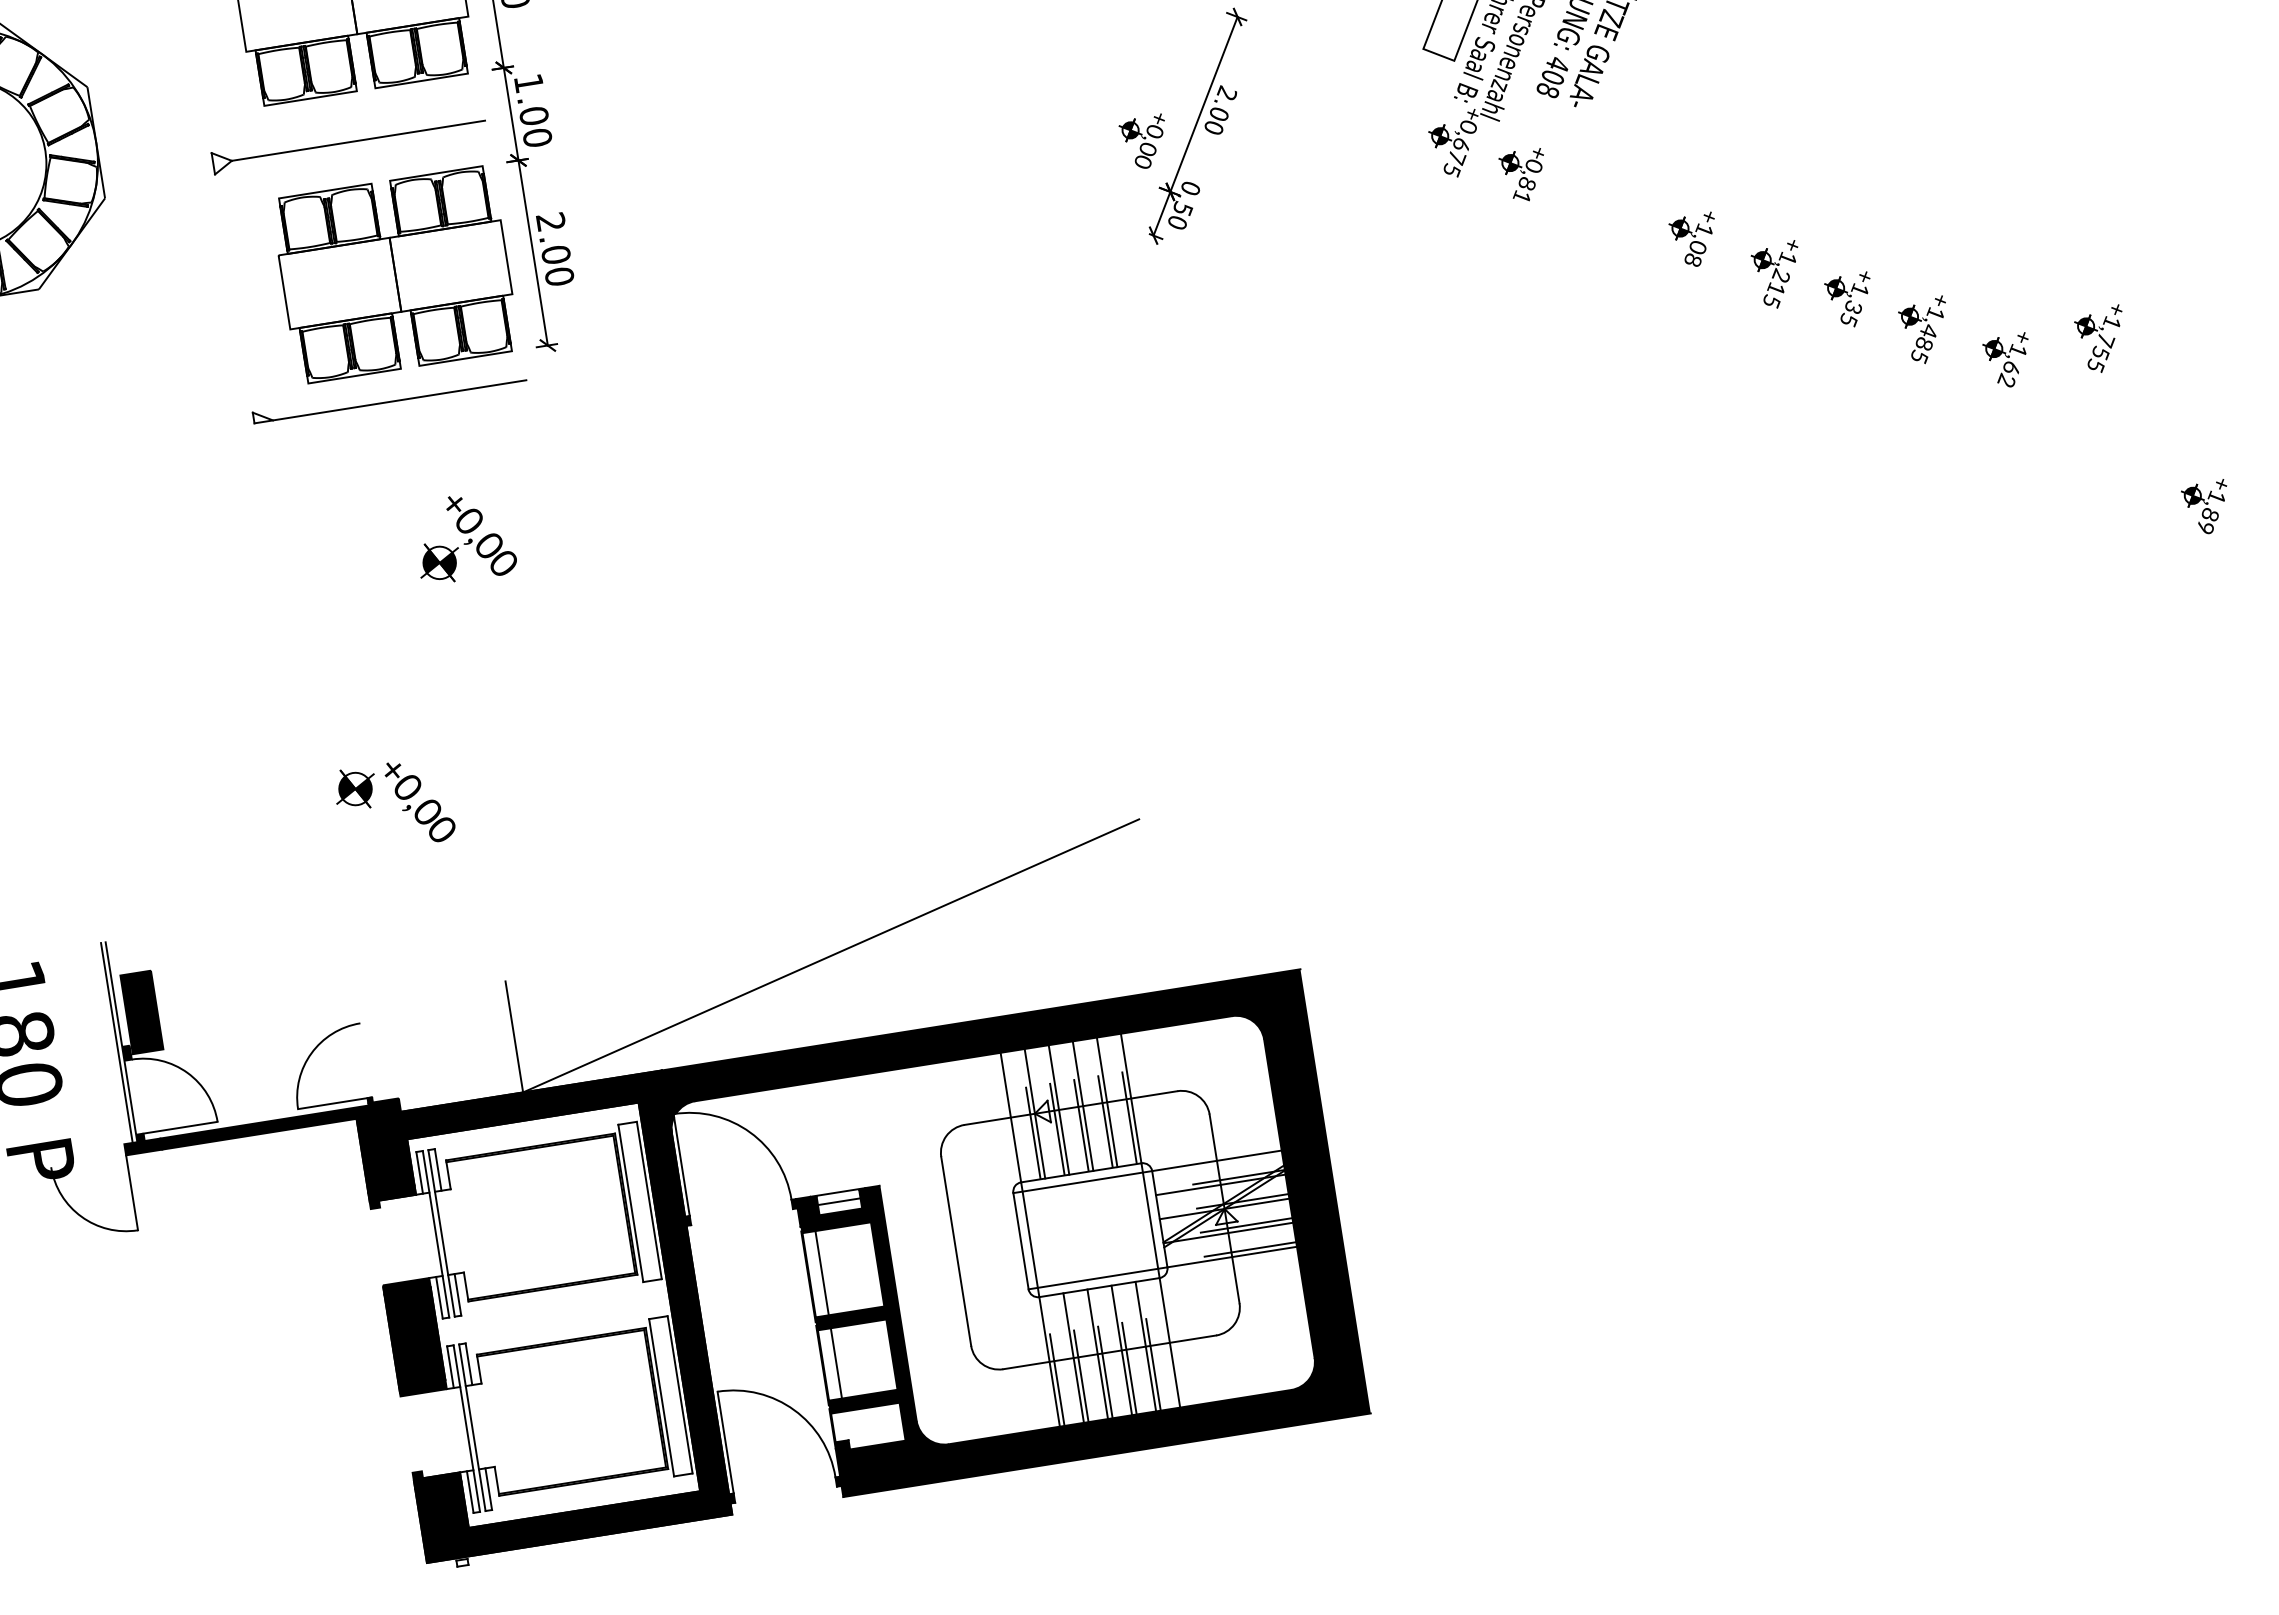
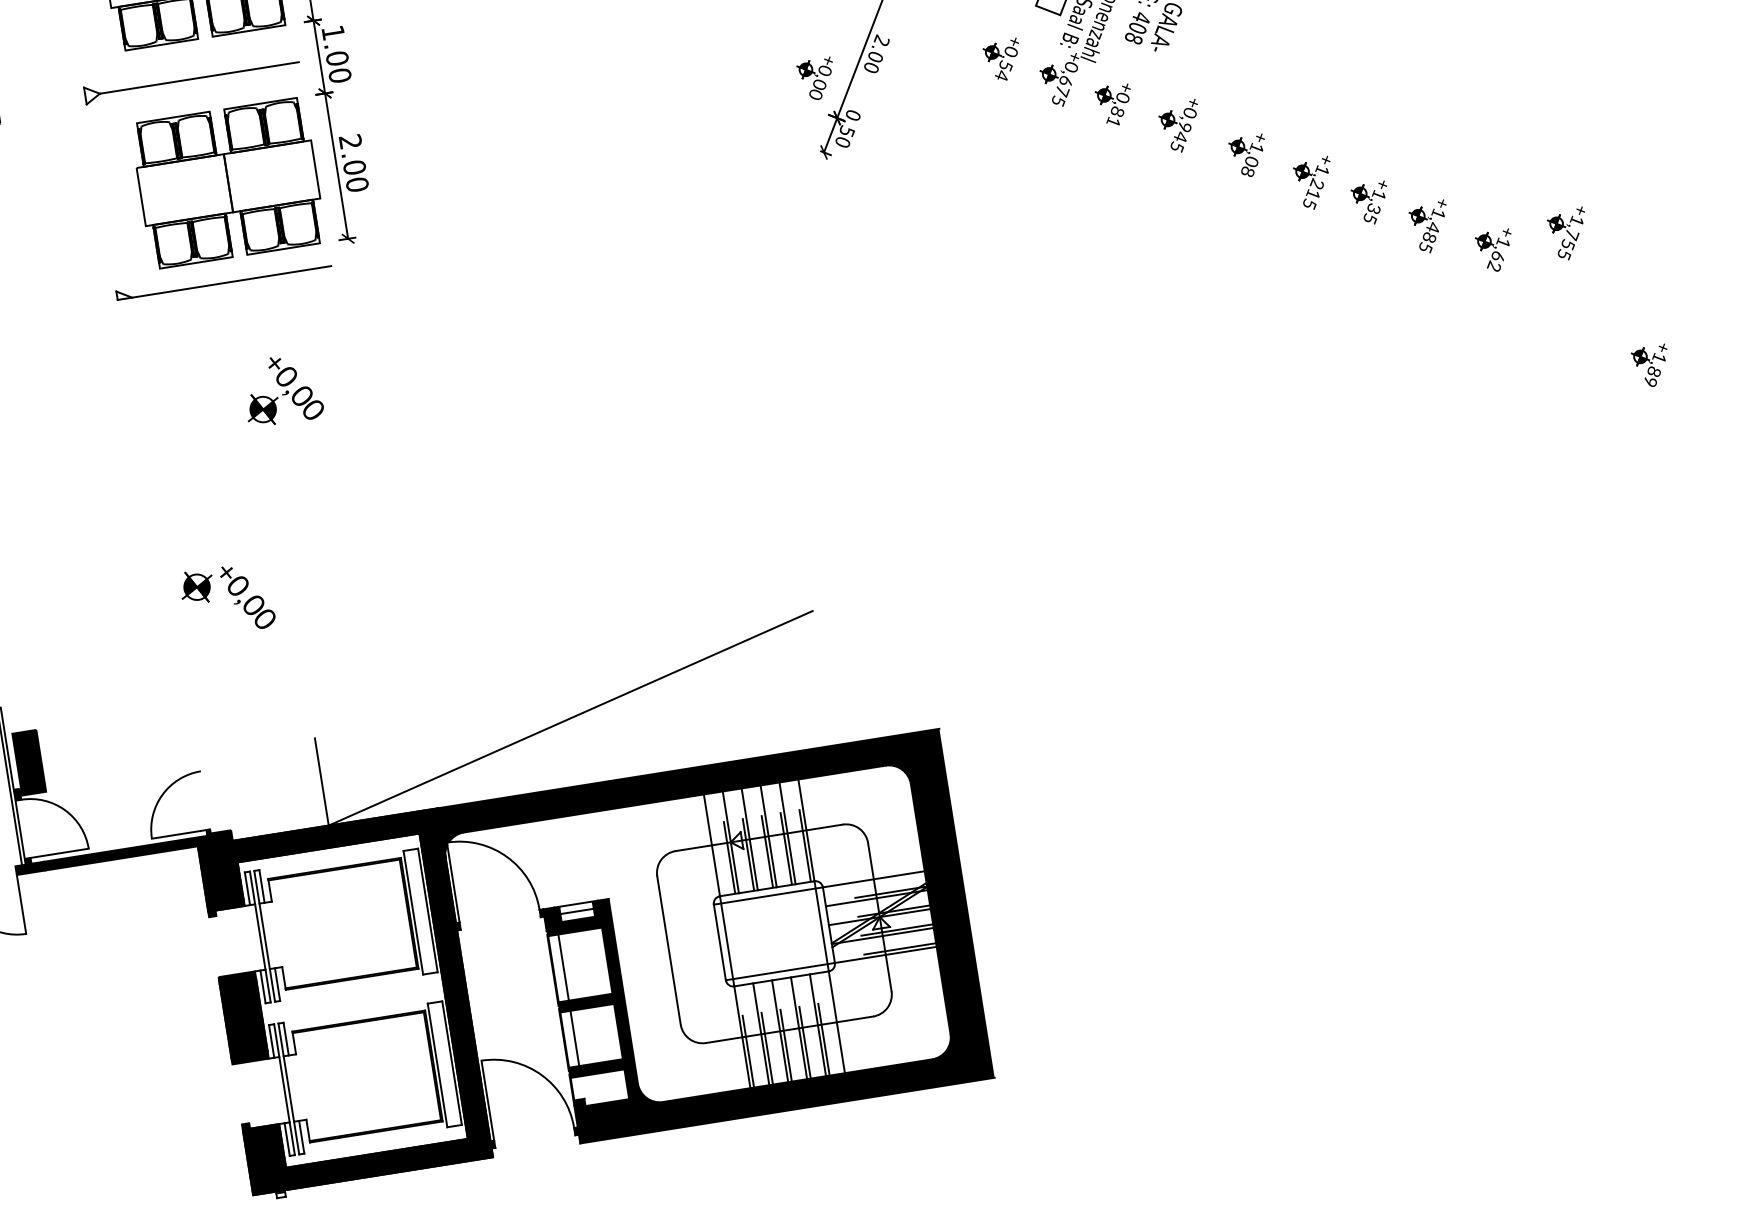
part: (1378, 116) -> (1000, 58), added
part: (1604, 201) -> (1178, 125), added

